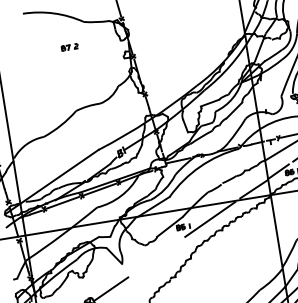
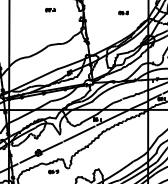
part: (199, 30) -> (123, 12), added
line: (156, 256) -> (79, 133), added

